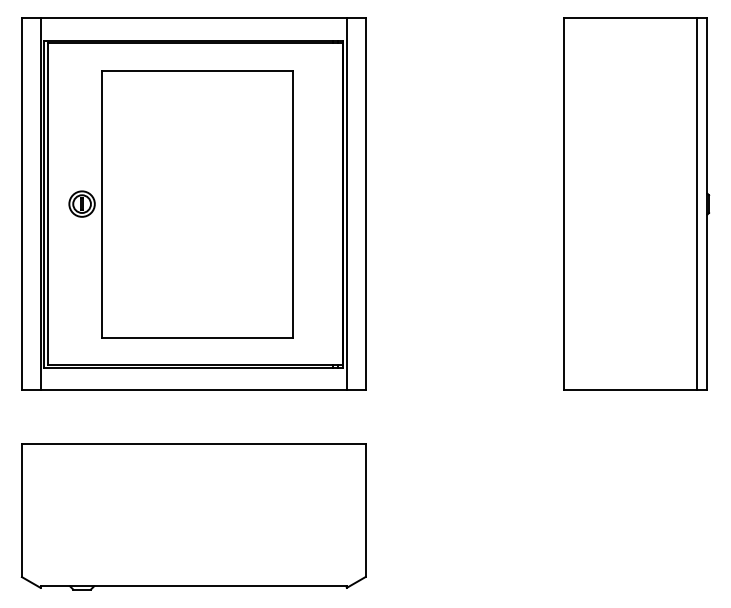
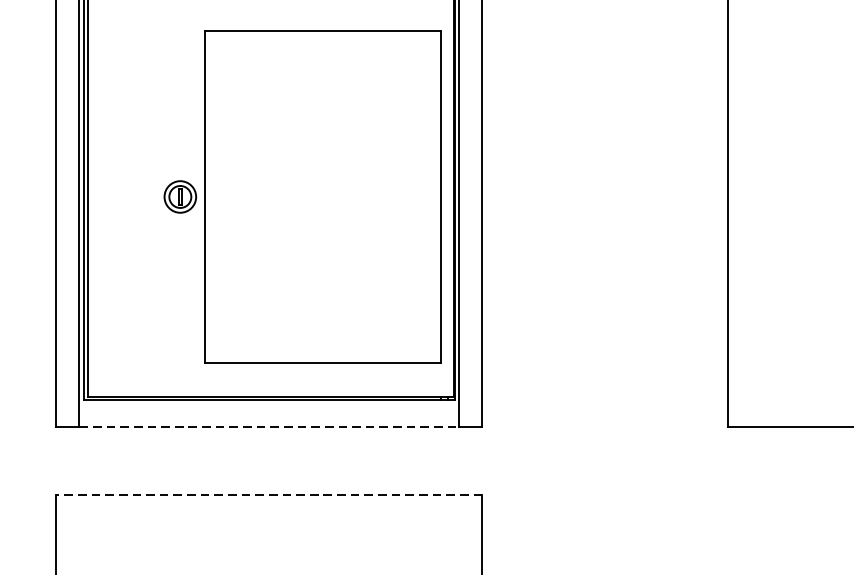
part: (180, 204) -> (302, 197), moved
line: (194, 389) -> (270, 426), solid -> dashed
line: (193, 444) -> (268, 495), solid -> dashed

